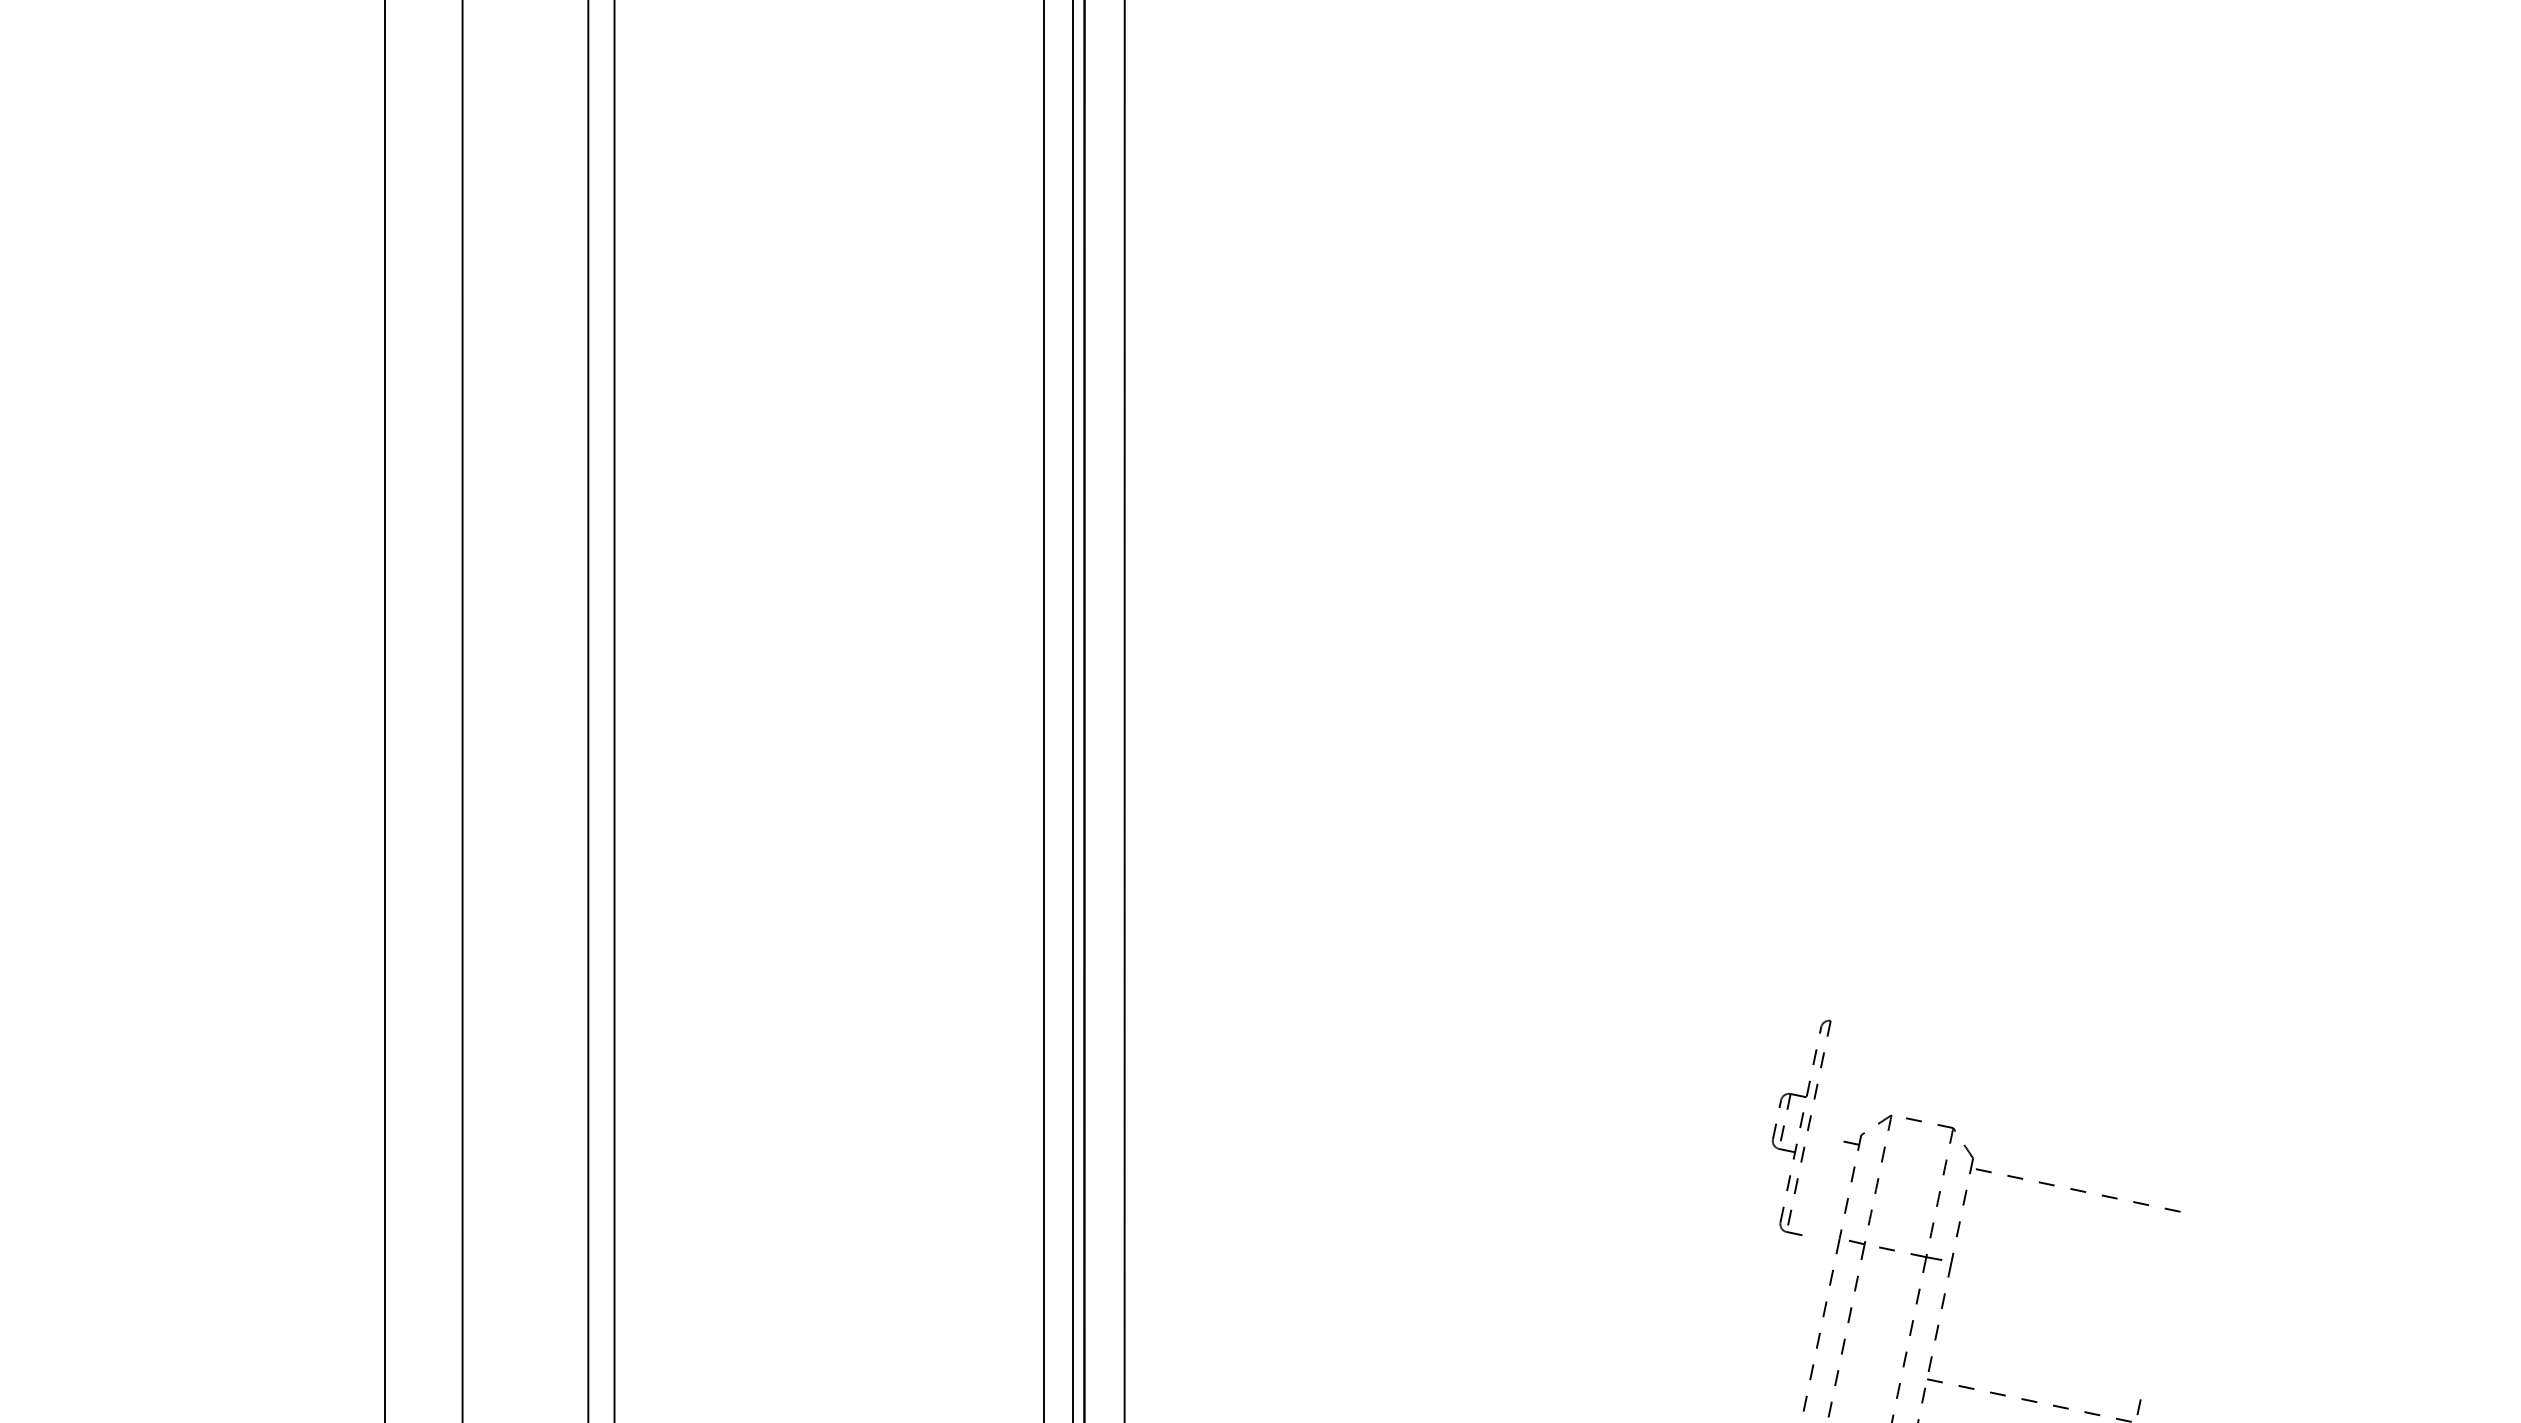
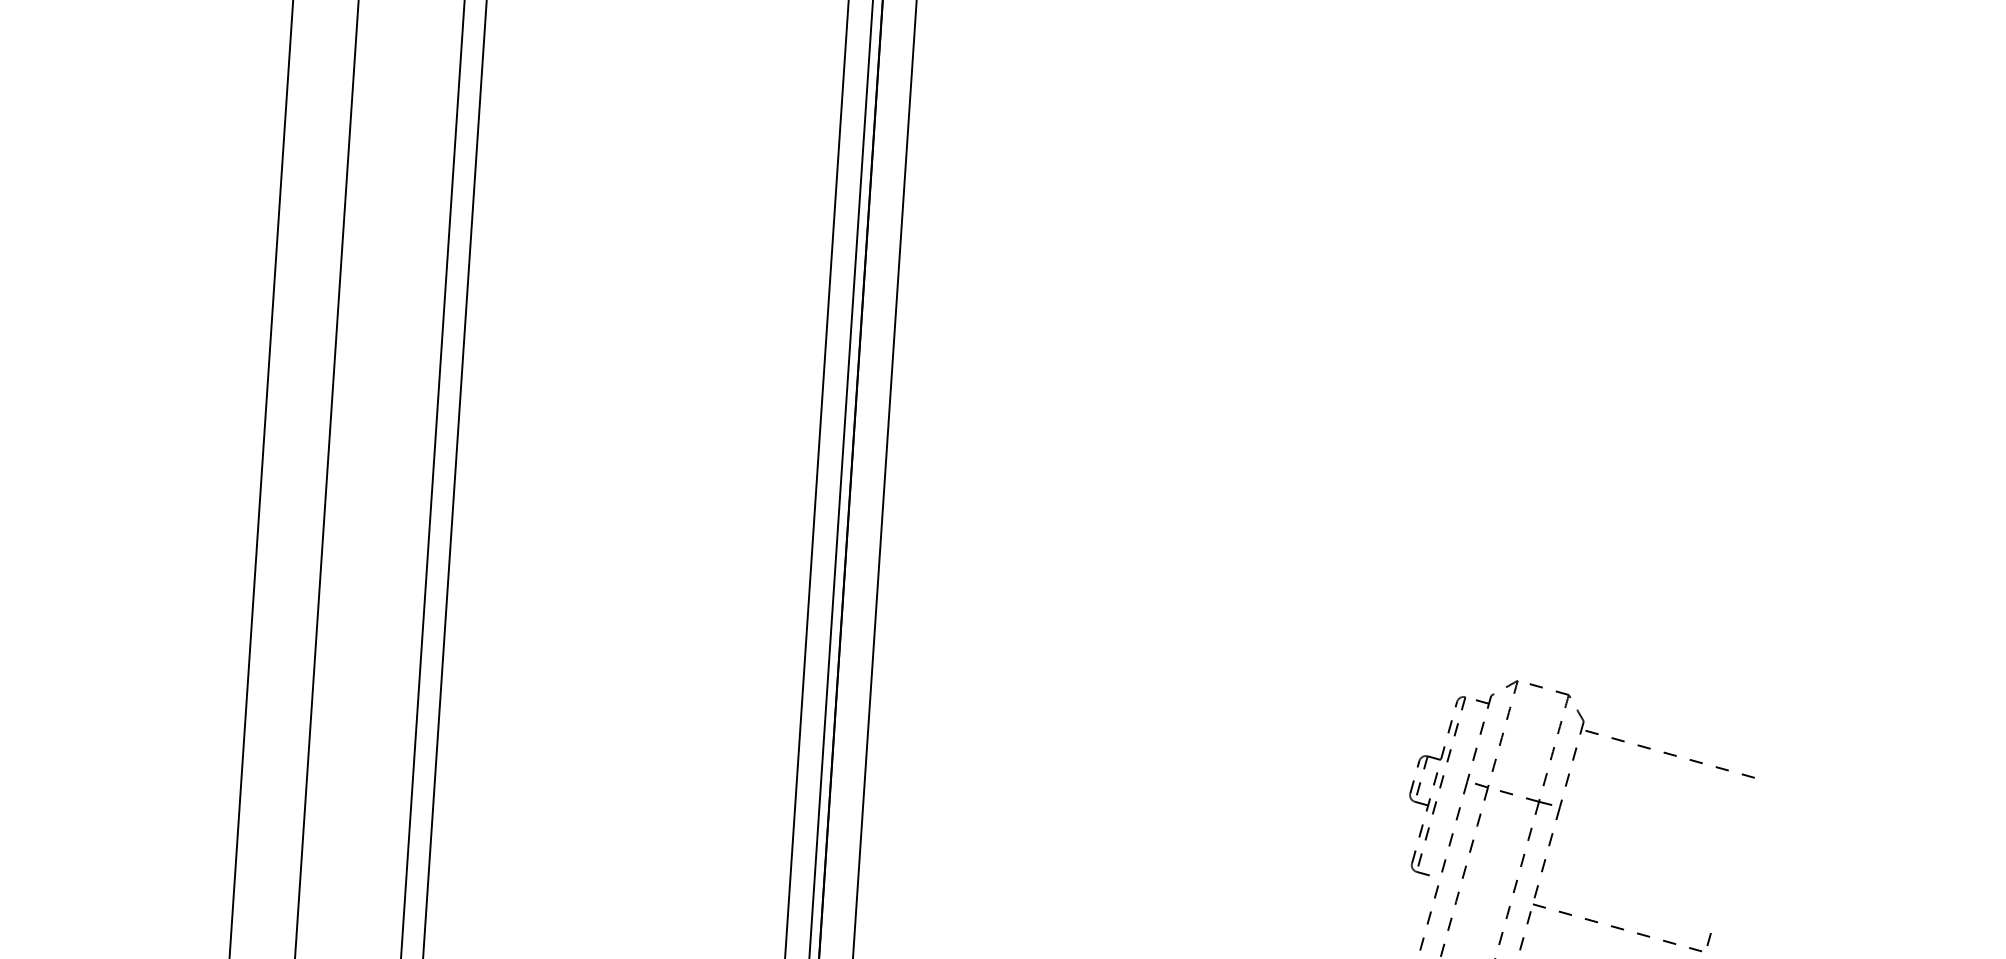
part: (1801, 1127) -> (1434, 785), moved

